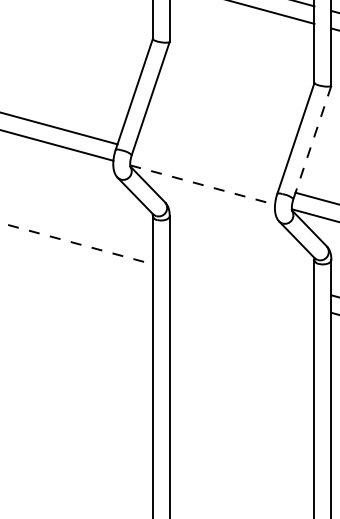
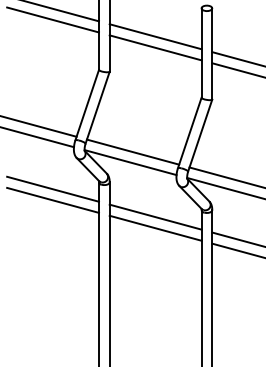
line: (312, 142) -> (200, 135), dashed -> solid
line: (205, 167) -> (132, 151), added
line: (202, 184) -> (130, 162), dashed -> solid
line: (79, 225) -> (52, 188), added
line: (81, 244) -> (53, 200), dashed -> solid
line: (241, 269) -> (155, 216), added
line: (241, 287) -> (155, 227), added

